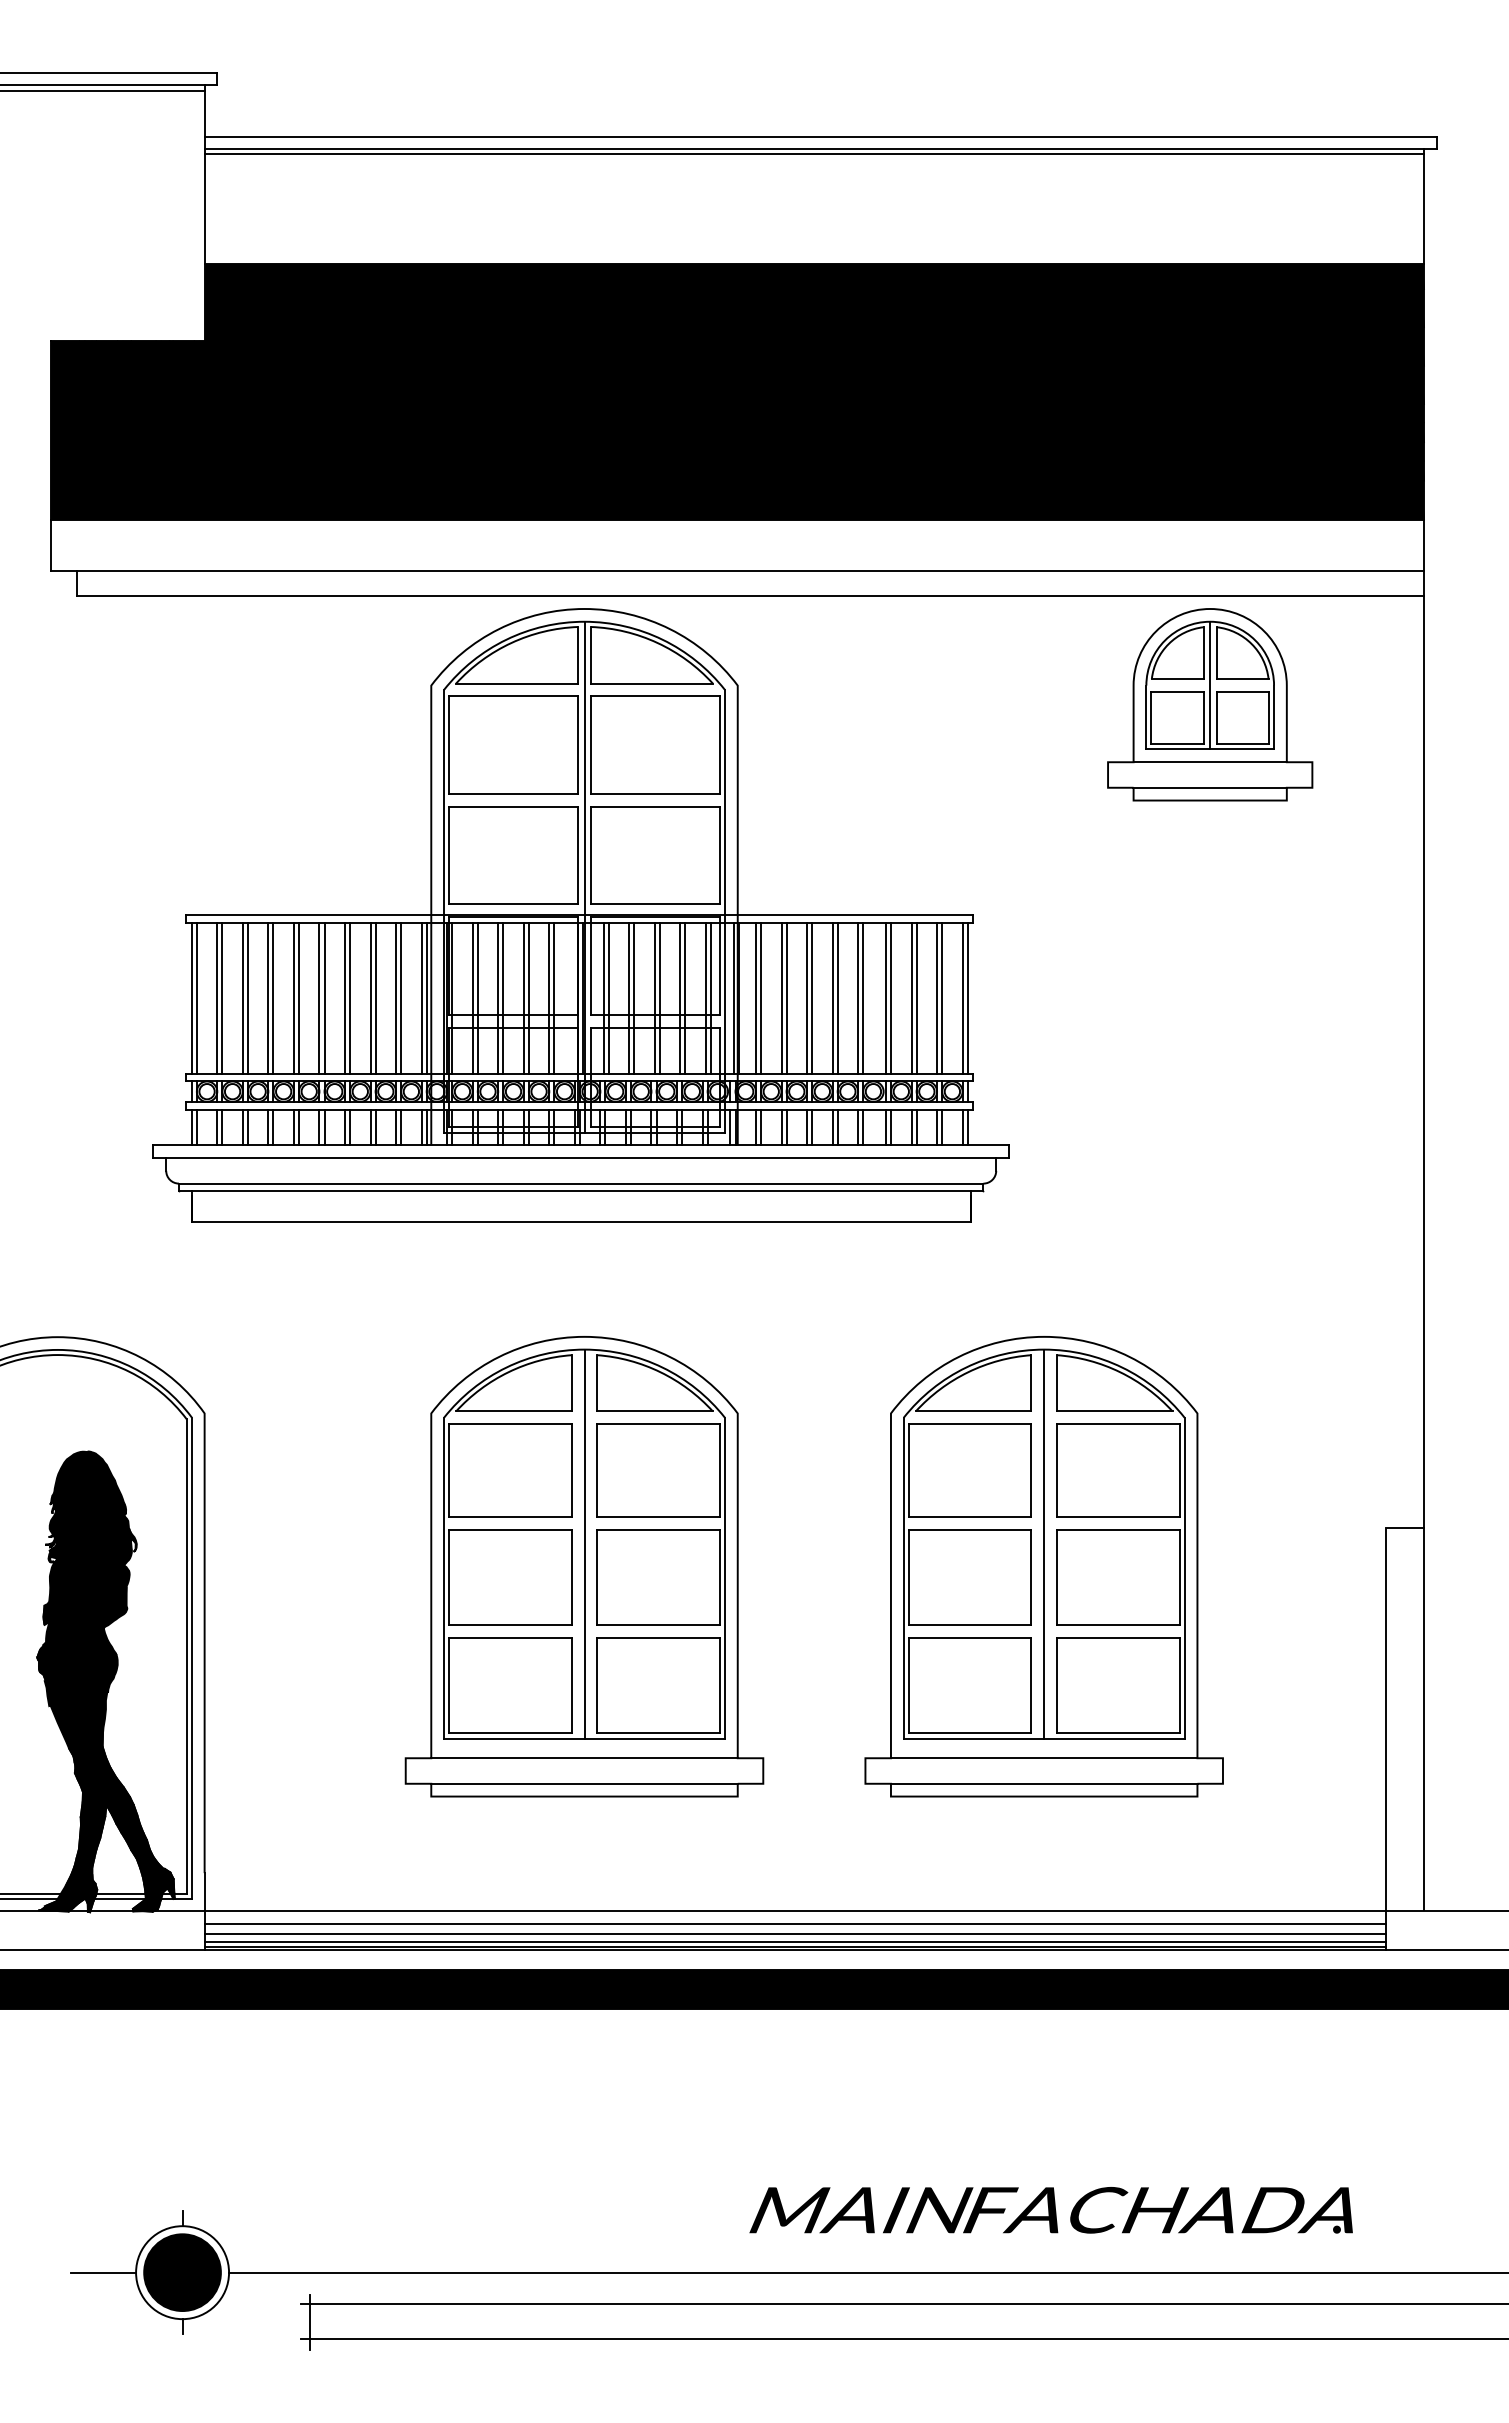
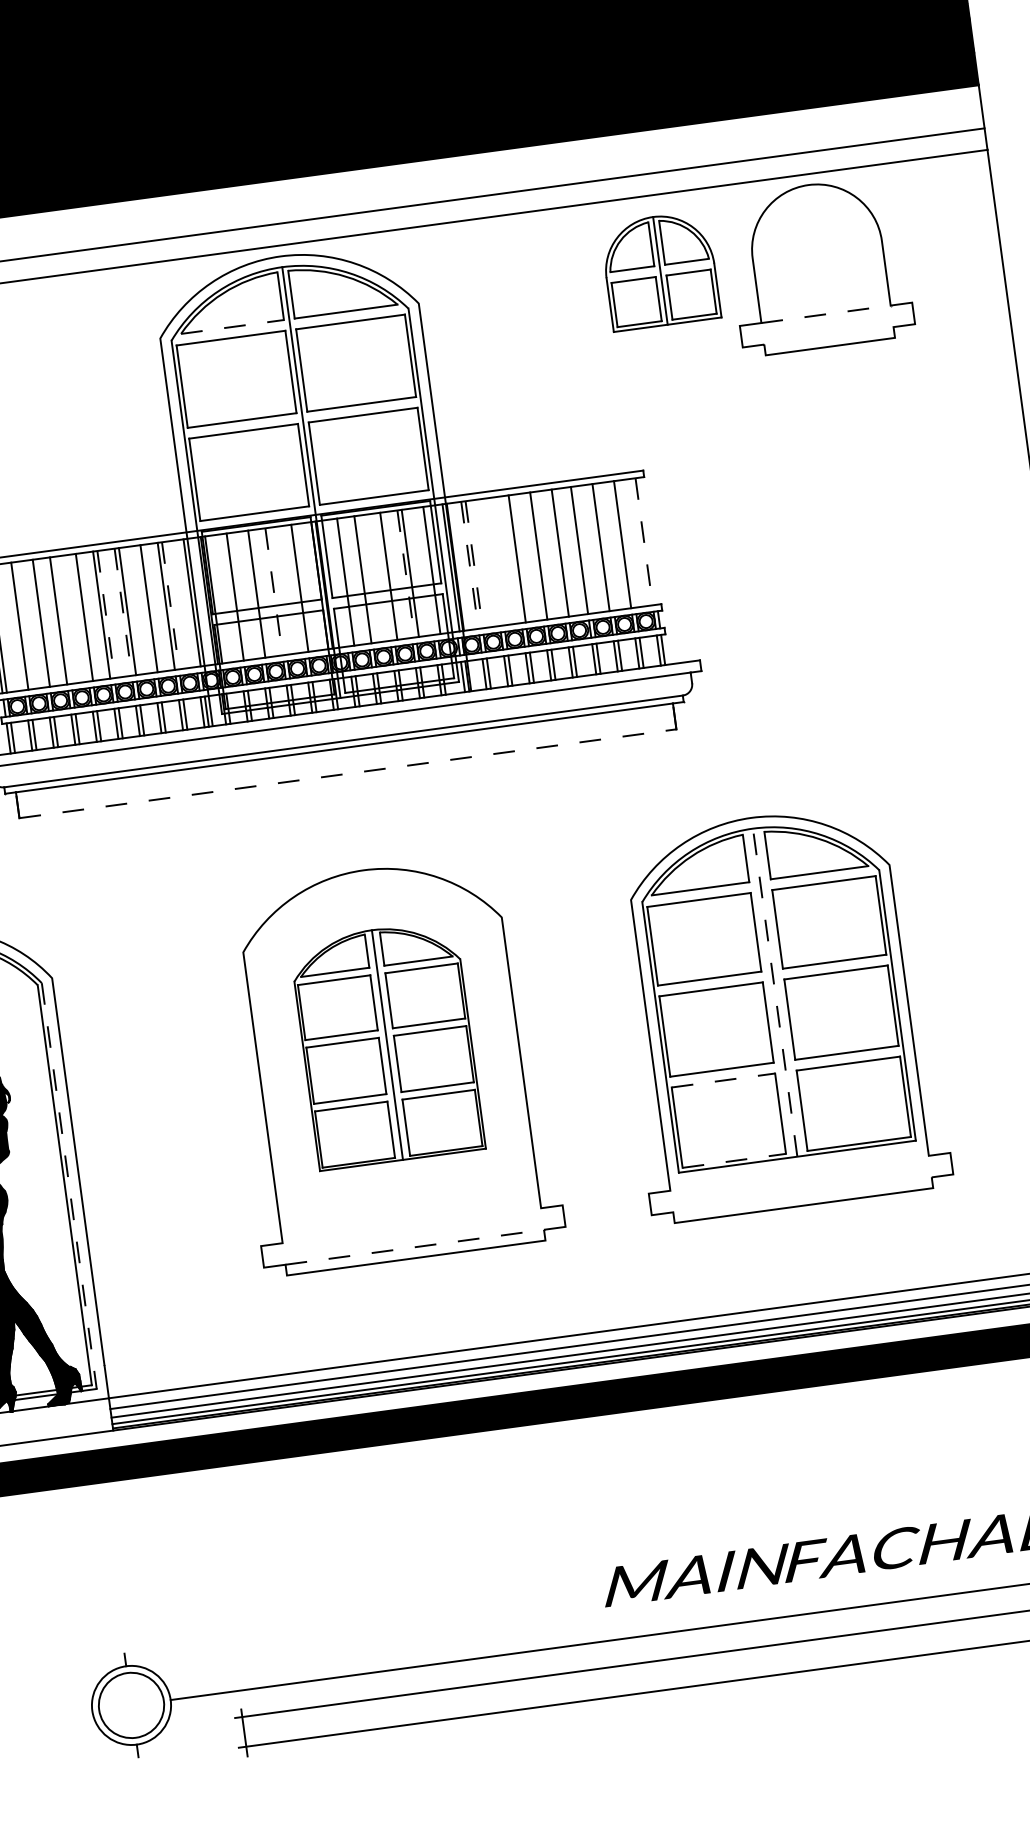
line: (517, 683) -> (232, 326), solid -> dashed
part: (1209, 684) -> (659, 270), moved
line: (1210, 762) -> (826, 314), solid -> dashed
line: (1209, 787) -> (828, 335), removed
line: (217, 998) -> (15, 626), removed
line: (242, 998) -> (36, 623), removed
line: (273, 998) -> (62, 620), removed
line: (293, 998) -> (79, 618), removed
line: (324, 998) -> (105, 614), solid -> dashed
line: (344, 998) -> (122, 612), solid -> dashed
line: (370, 998) -> (144, 609), removed
line: (401, 998) -> (170, 605), solid -> dashed
line: (421, 998) -> (187, 603), removed
line: (472, 998) -> (230, 597), removed
line: (498, 998) -> (252, 594), removed
line: (523, 998) -> (273, 591), solid -> dashed
line: (528, 998) -> (278, 591), removed
line: (549, 998) -> (295, 588), removed
line: (603, 998) -> (341, 582), removed
line: (634, 998) -> (367, 579), removed
line: (654, 998) -> (384, 576), removed
line: (680, 998) -> (406, 573), solid -> dashed
line: (705, 998) -> (427, 571), removed
line: (755, 998) -> (469, 565), solid -> dashed
line: (761, 998) -> (474, 564), solid -> dashed
line: (781, 998) -> (491, 562), removed
line: (786, 998) -> (495, 561), removed
line: (807, 998) -> (513, 559), removed
line: (832, 998) -> (534, 556), removed
line: (858, 998) -> (556, 553), removed
line: (891, 998) -> (584, 549), removed
line: (916, 998) -> (605, 547), removed
line: (942, 998) -> (627, 544), removed
line: (962, 998) -> (644, 541), solid -> dashed
line: (967, 998) -> (648, 541), removed
line: (581, 1221) -> (348, 773), solid -> dashed
part: (584, 1543) -> (387, 1044), size x0.7
line: (1044, 1543) -> (775, 992), solid -> dashed
line: (970, 1638) -> (723, 1080), solid -> dashed
line: (191, 1658) -> (69, 1186), solid -> dashed
line: (970, 1733) -> (734, 1160), solid -> dashed
line: (584, 1758) -> (411, 1225), removed
line: (1043, 1758) -> (799, 1173), removed
line: (585, 1783) -> (415, 1246), solid -> dashed
line: (1043, 1783) -> (801, 1194), removed
line: (103, 2272) -> (64, 1714), removed
fill: (182, 2272) -> (131, 1705), removed

